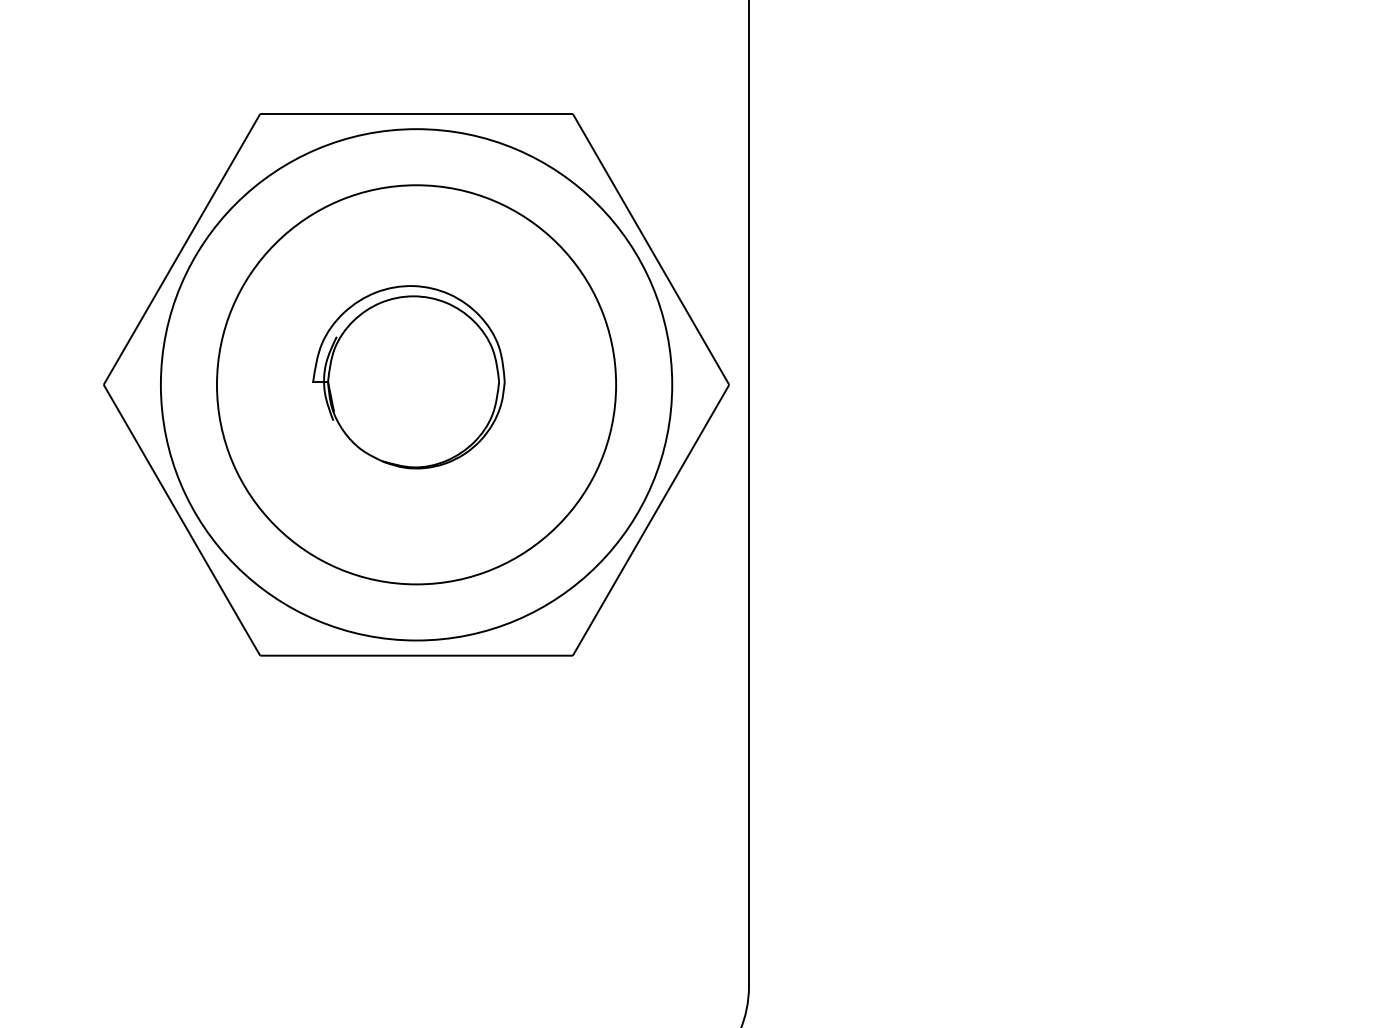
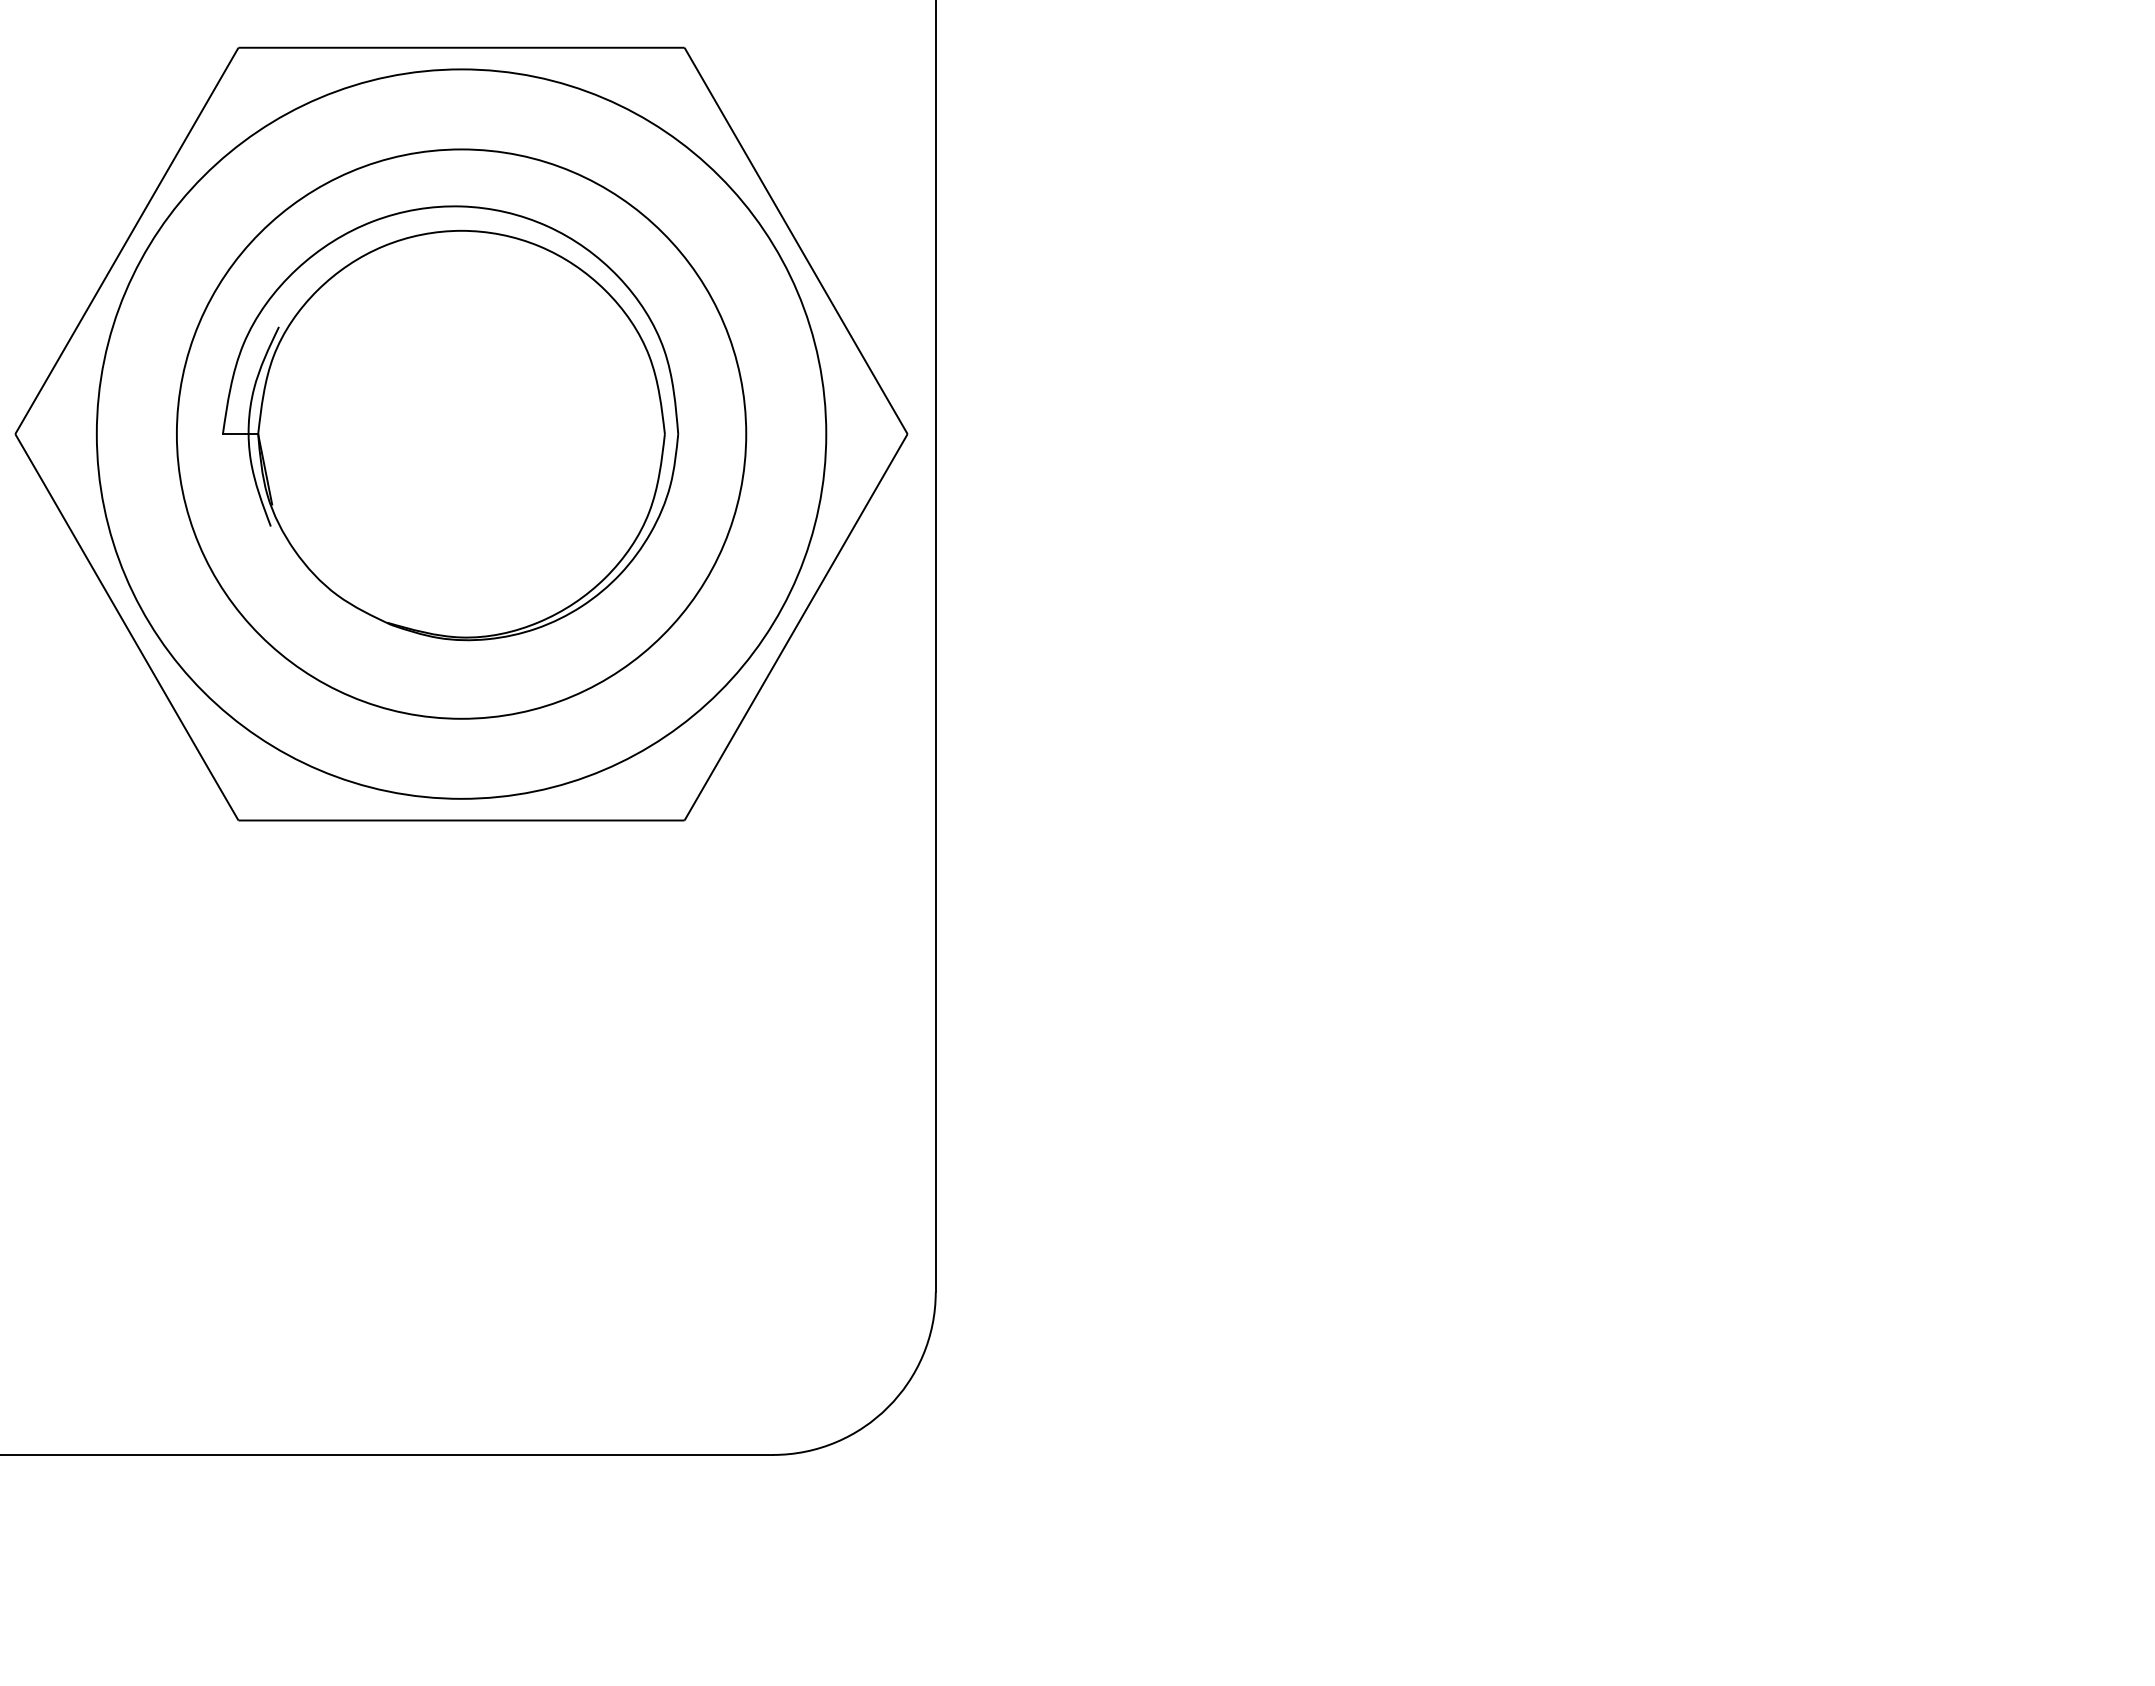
part: (408, 377) -> (450, 423), size x1.67

